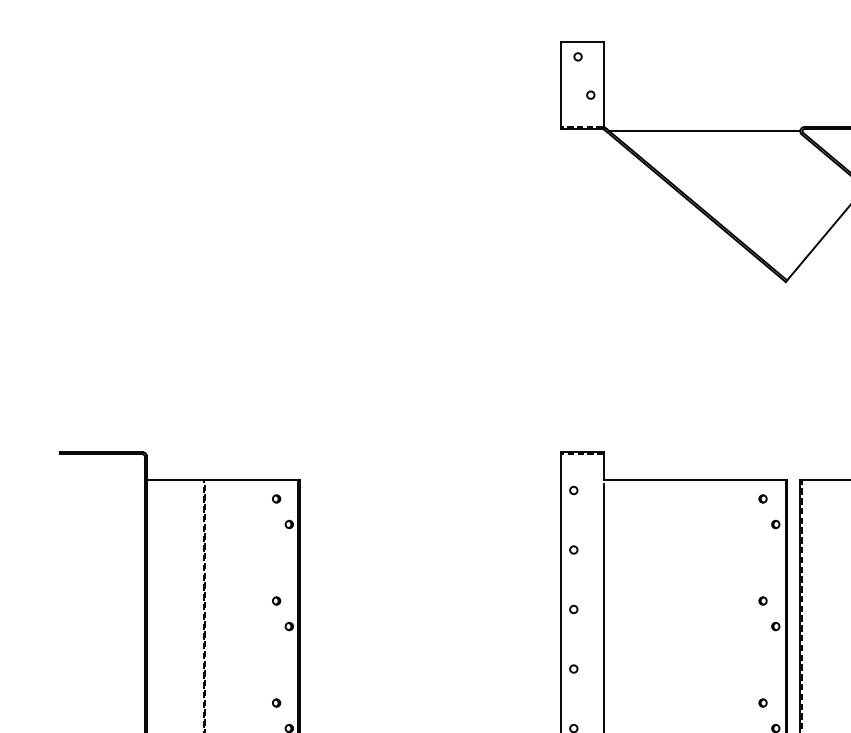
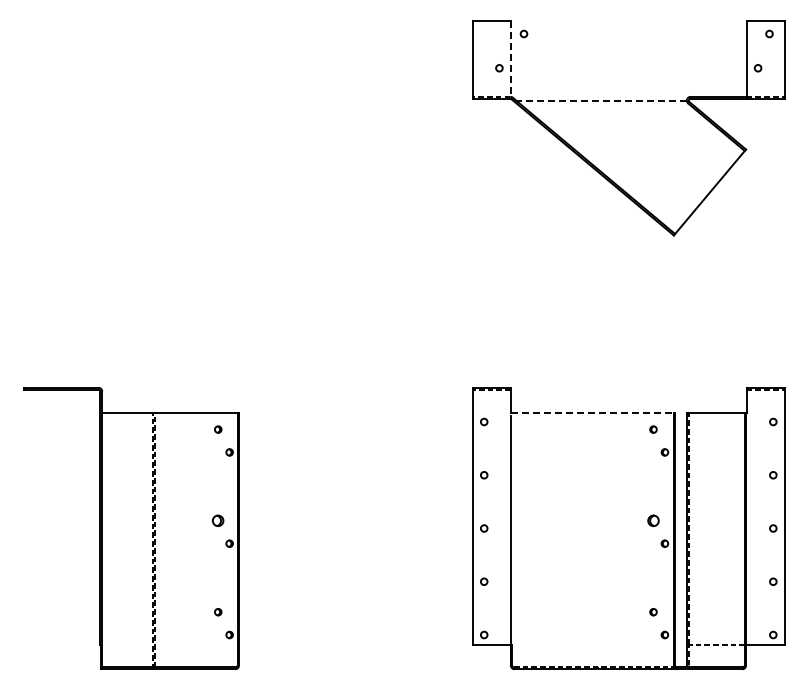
circle: (577, 56) -> (523, 33), moved
line: (603, 85) -> (510, 59), solid -> dashed
line: (704, 131) -> (601, 100), solid -> dashed
line: (695, 479) -> (593, 412), solid -> dashed
part: (276, 600) -> (218, 520), size x1.6
part: (763, 600) -> (653, 520), size x1.6

